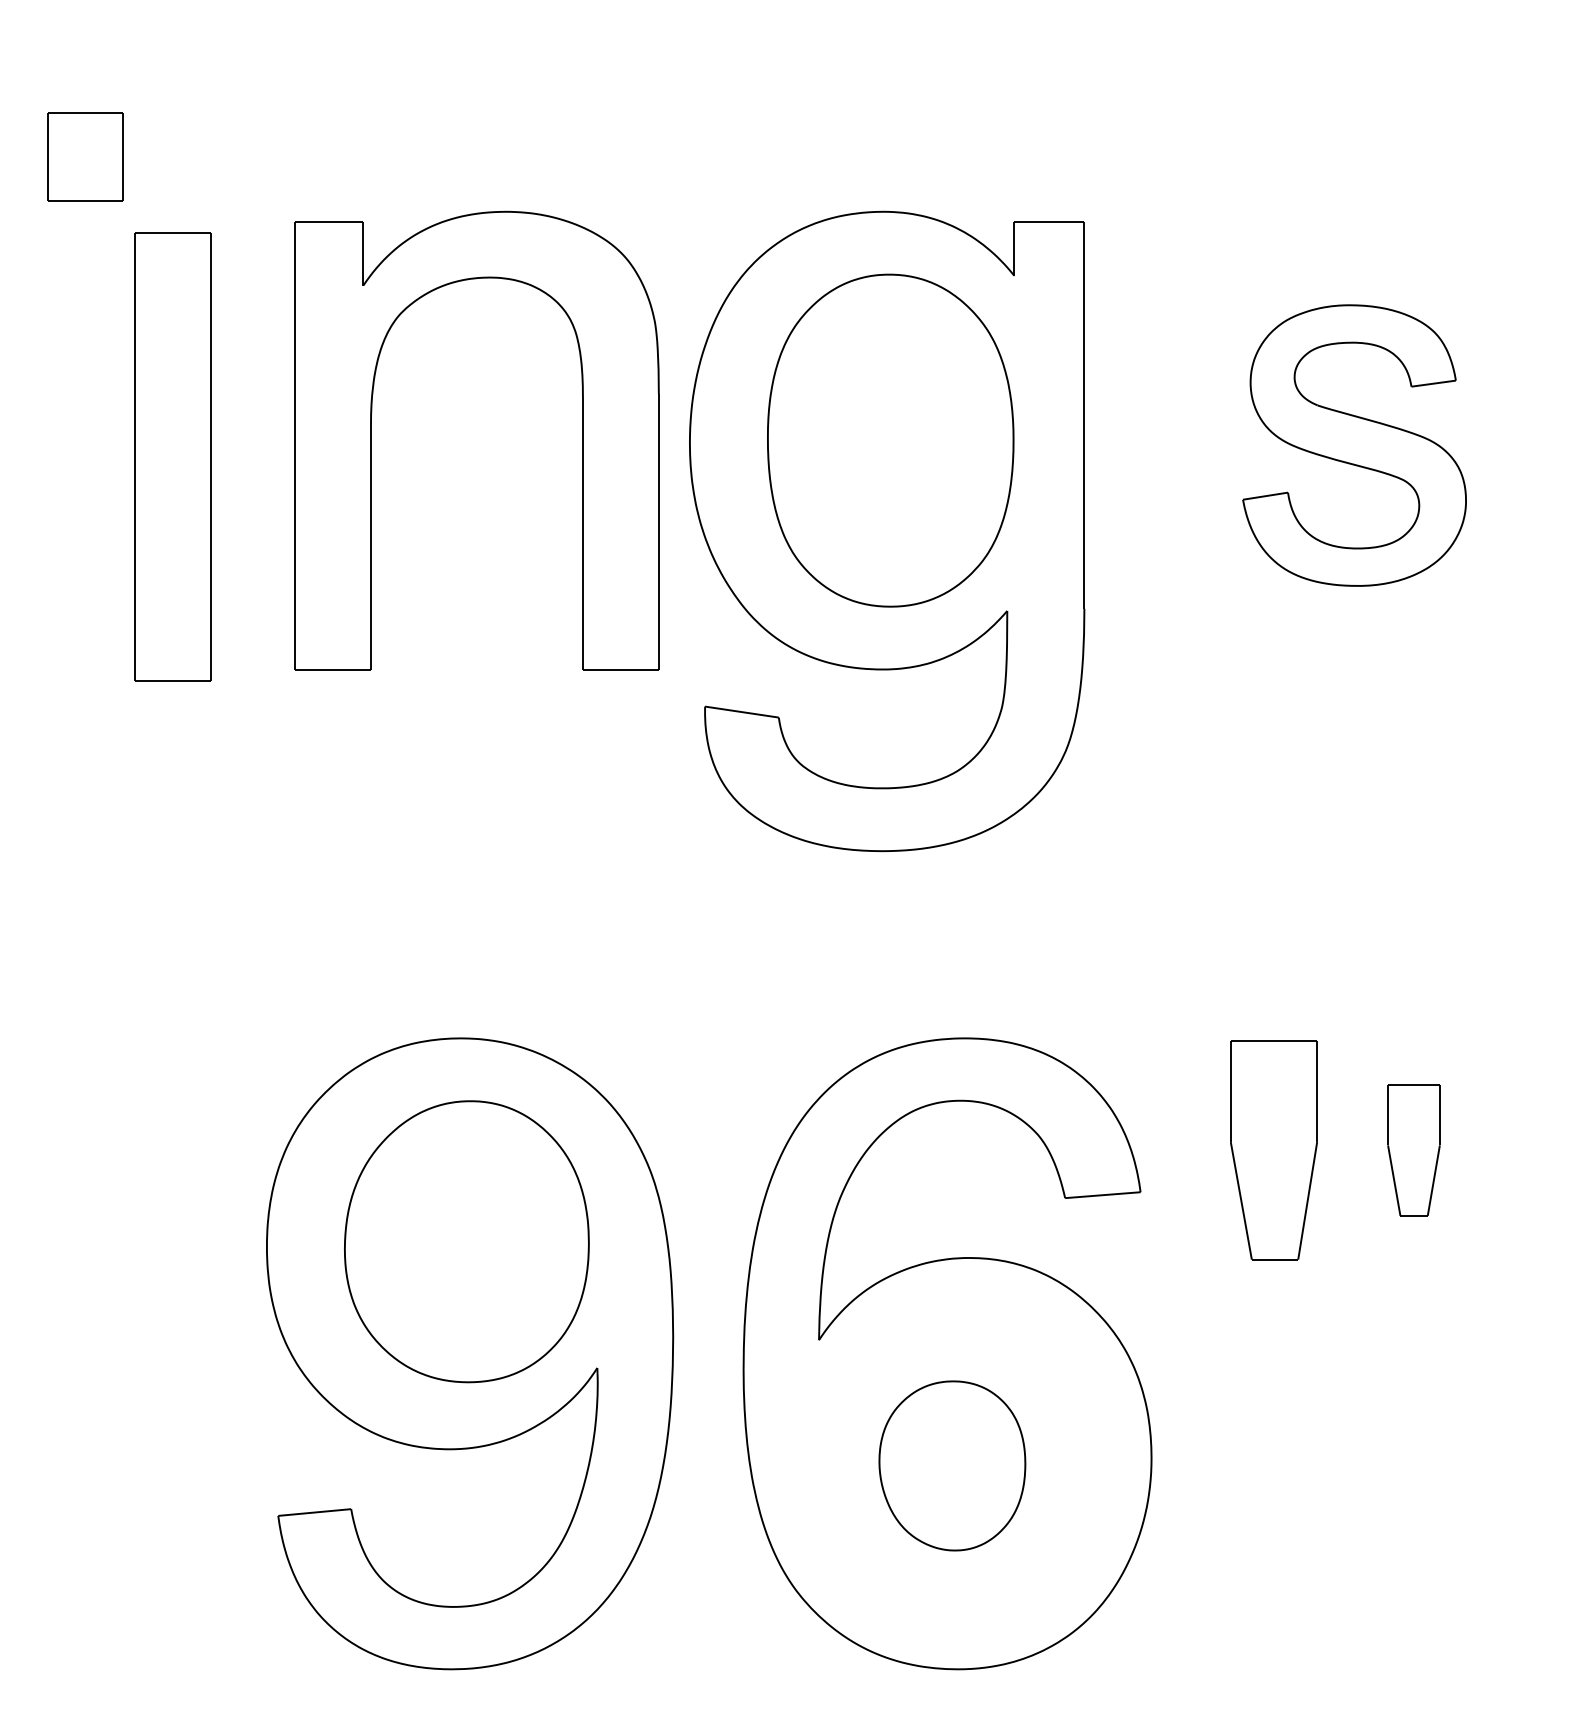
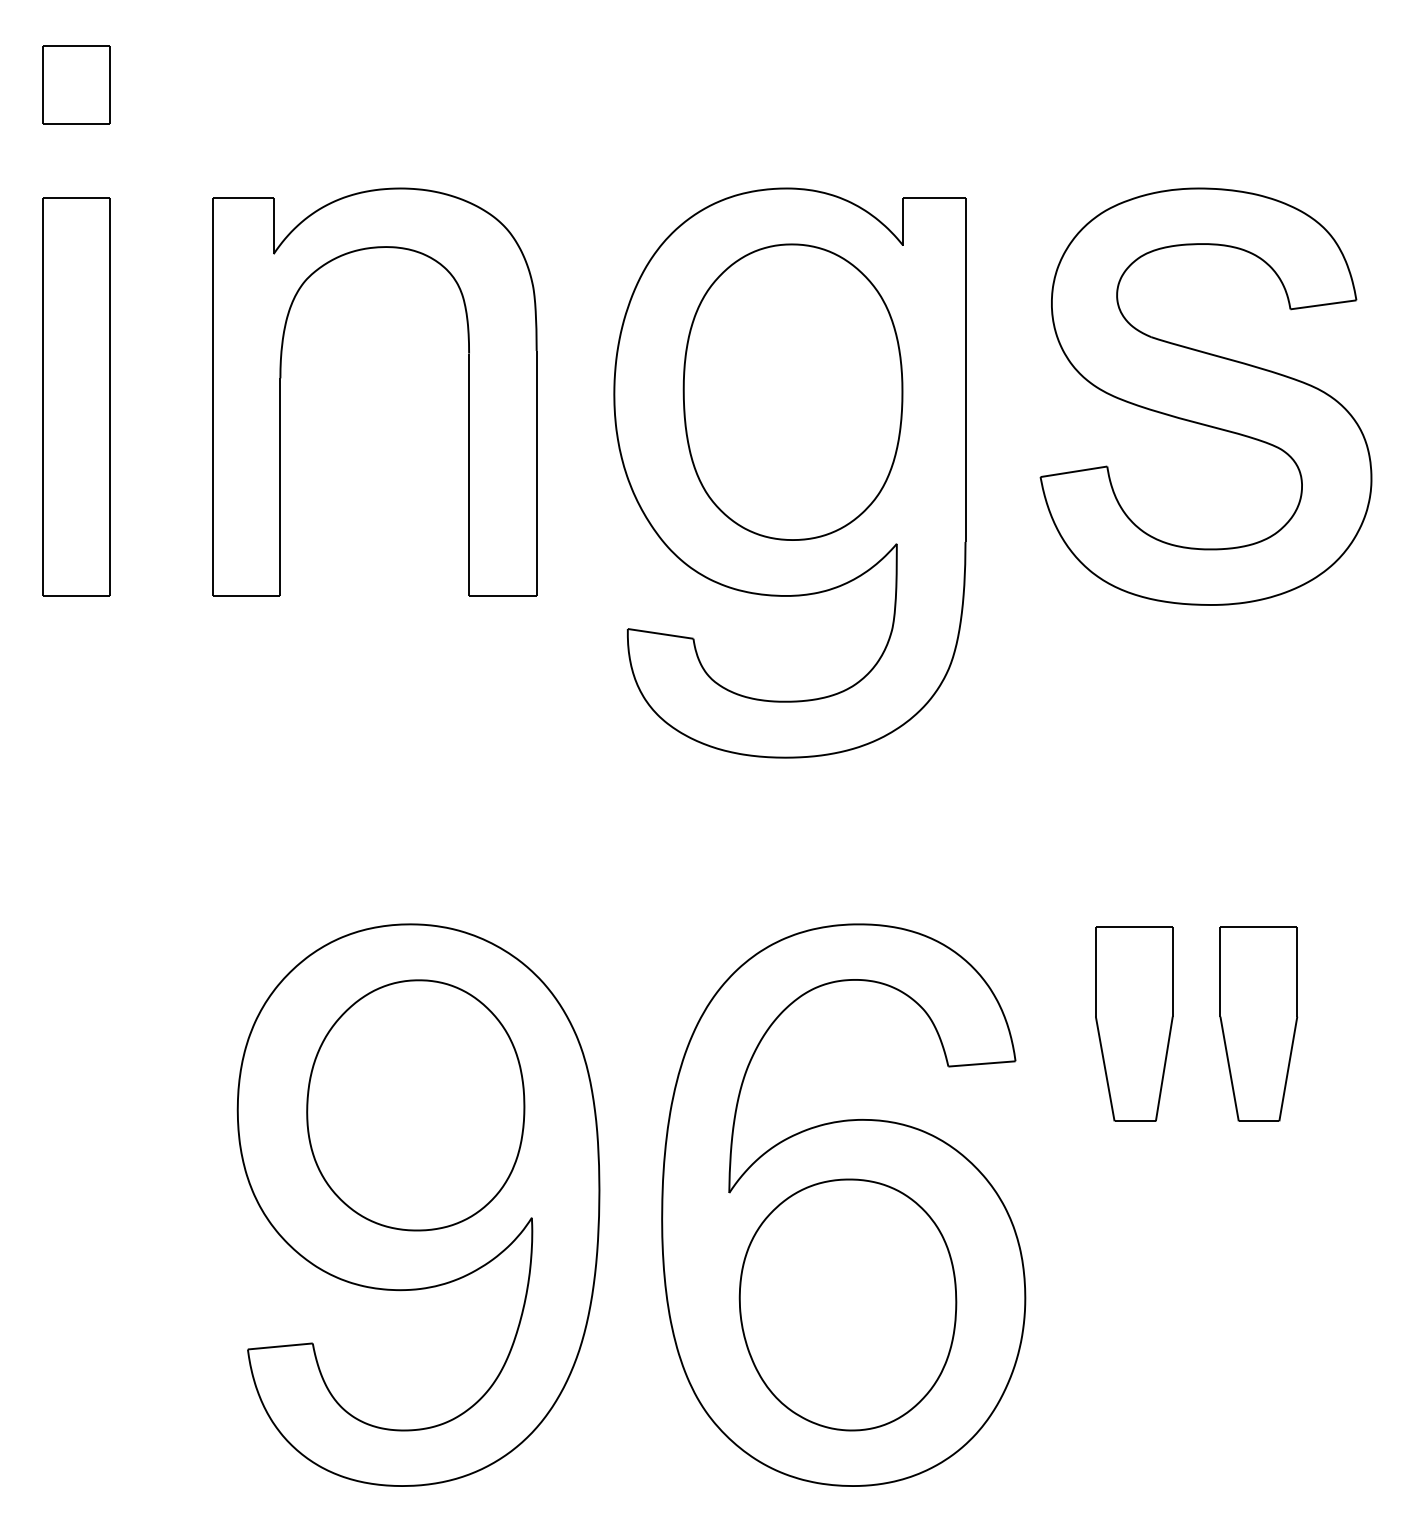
part: (85, 156) -> (76, 84), moved
part: (372, 425) -> (281, 378), moved
part: (1353, 445) -> (1205, 396), size x1.67
part: (173, 456) -> (76, 396), moved
part: (1413, 1149) -> (1258, 1023), size x1.67
part: (951, 1465) -> (847, 1304), size x1.67

